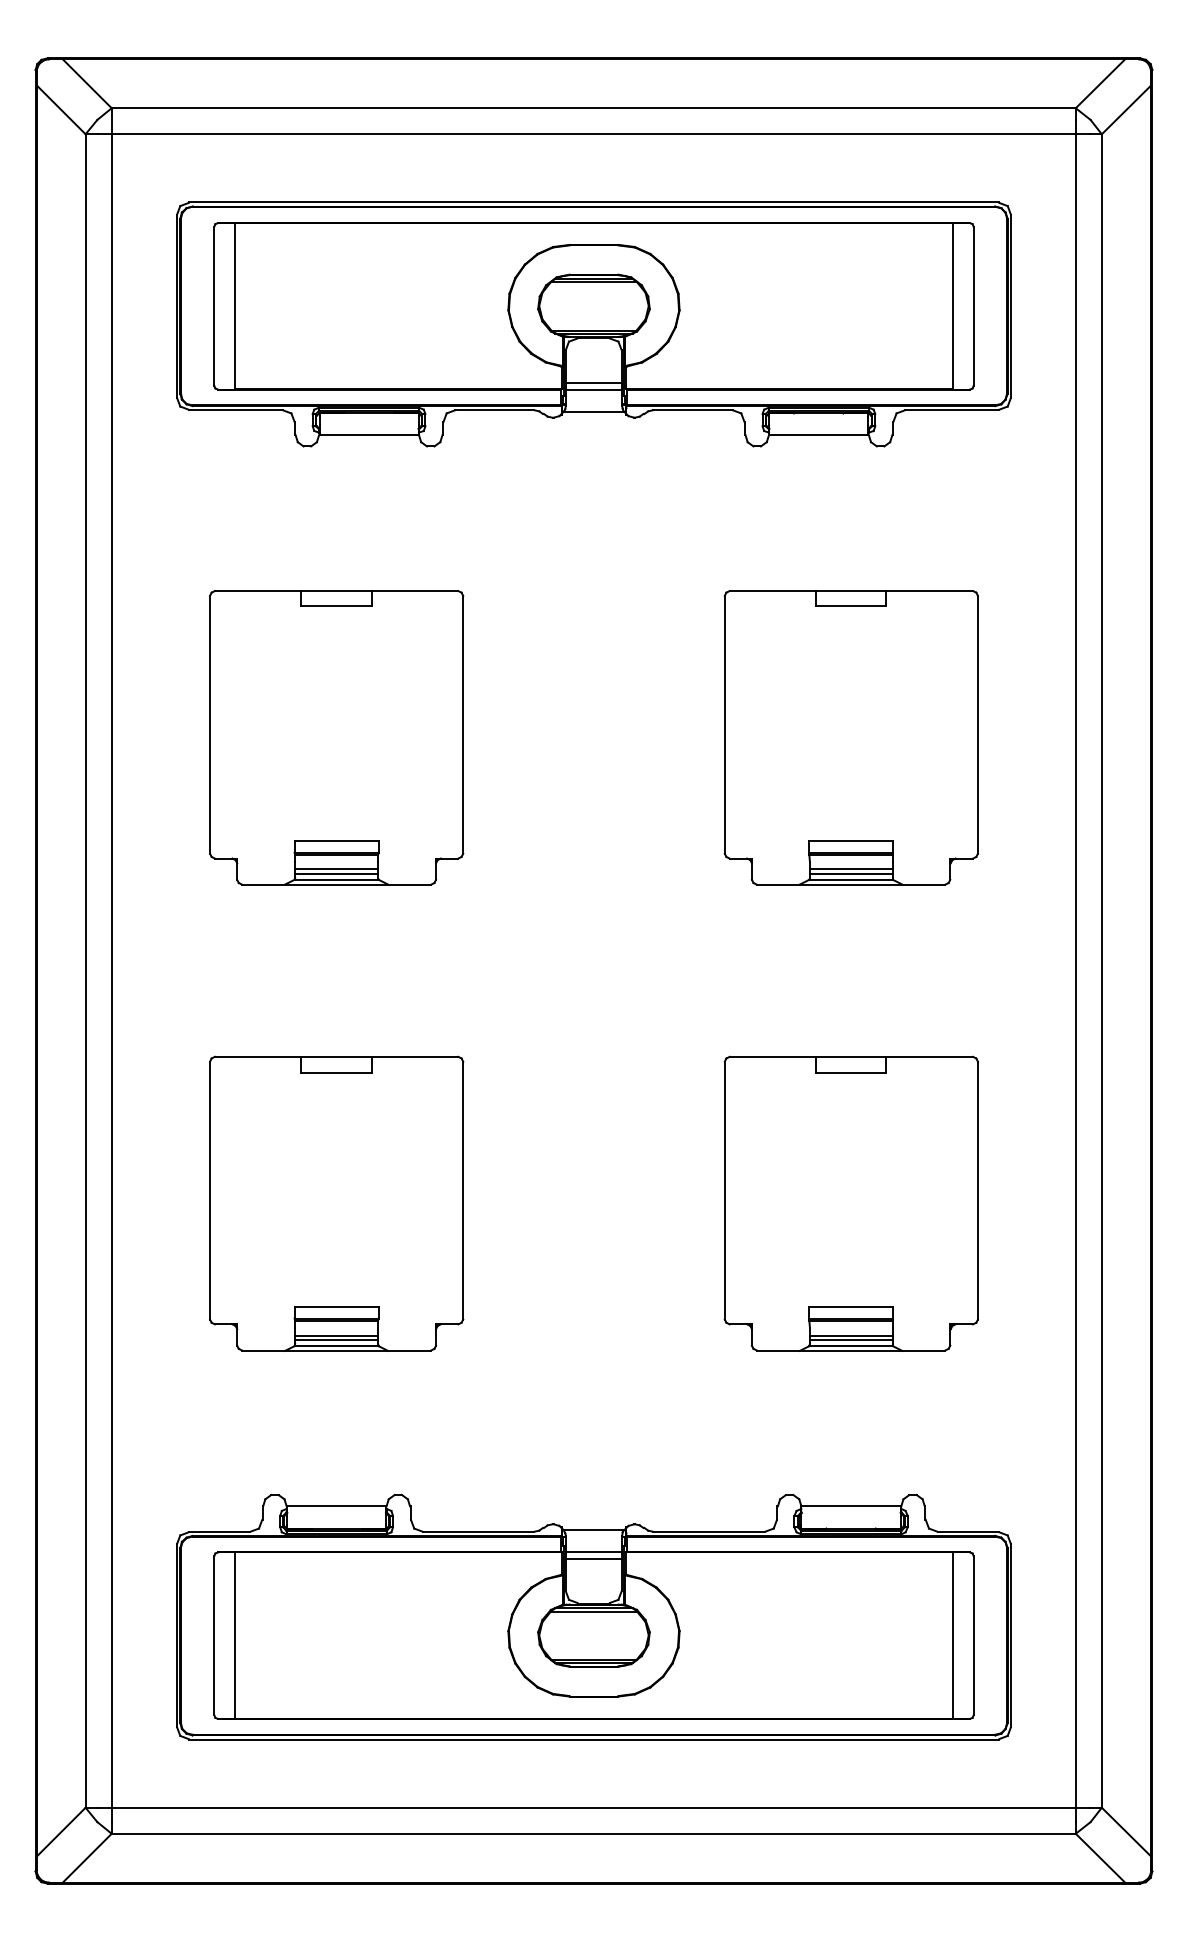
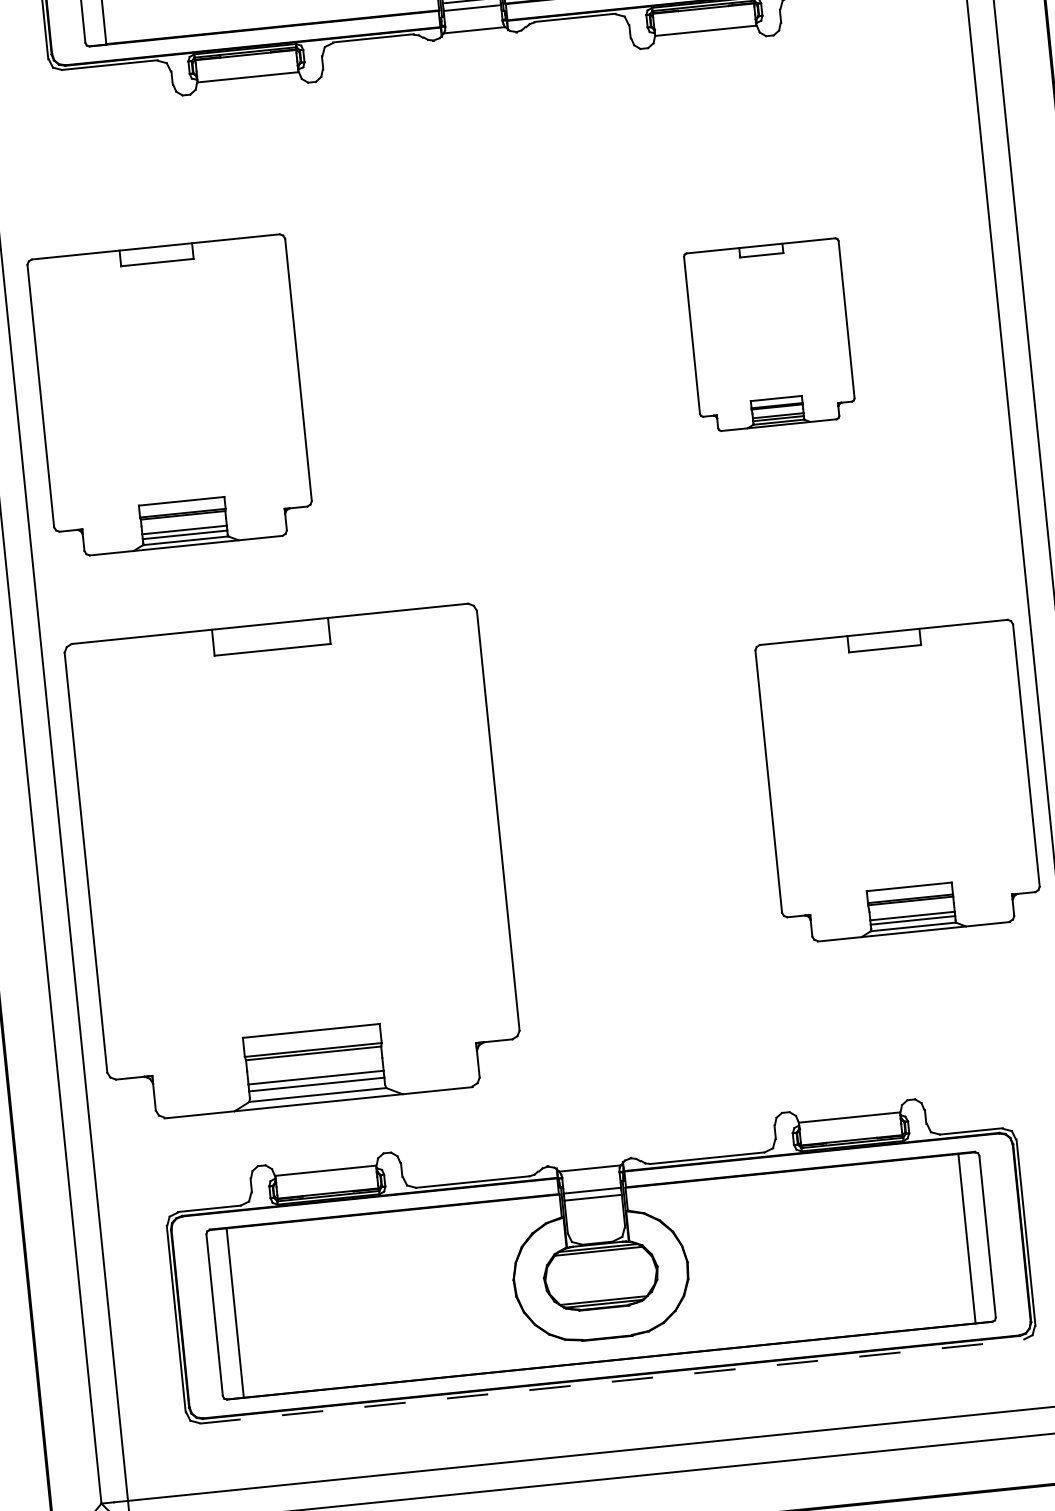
part: (336, 737) -> (170, 395), moved
part: (850, 737) -> (769, 335), size x0.6
part: (336, 1203) -> (294, 862), size x1.6
part: (850, 1203) -> (898, 781), moved
line: (594, 1739) -> (612, 1381), solid -> dashed

